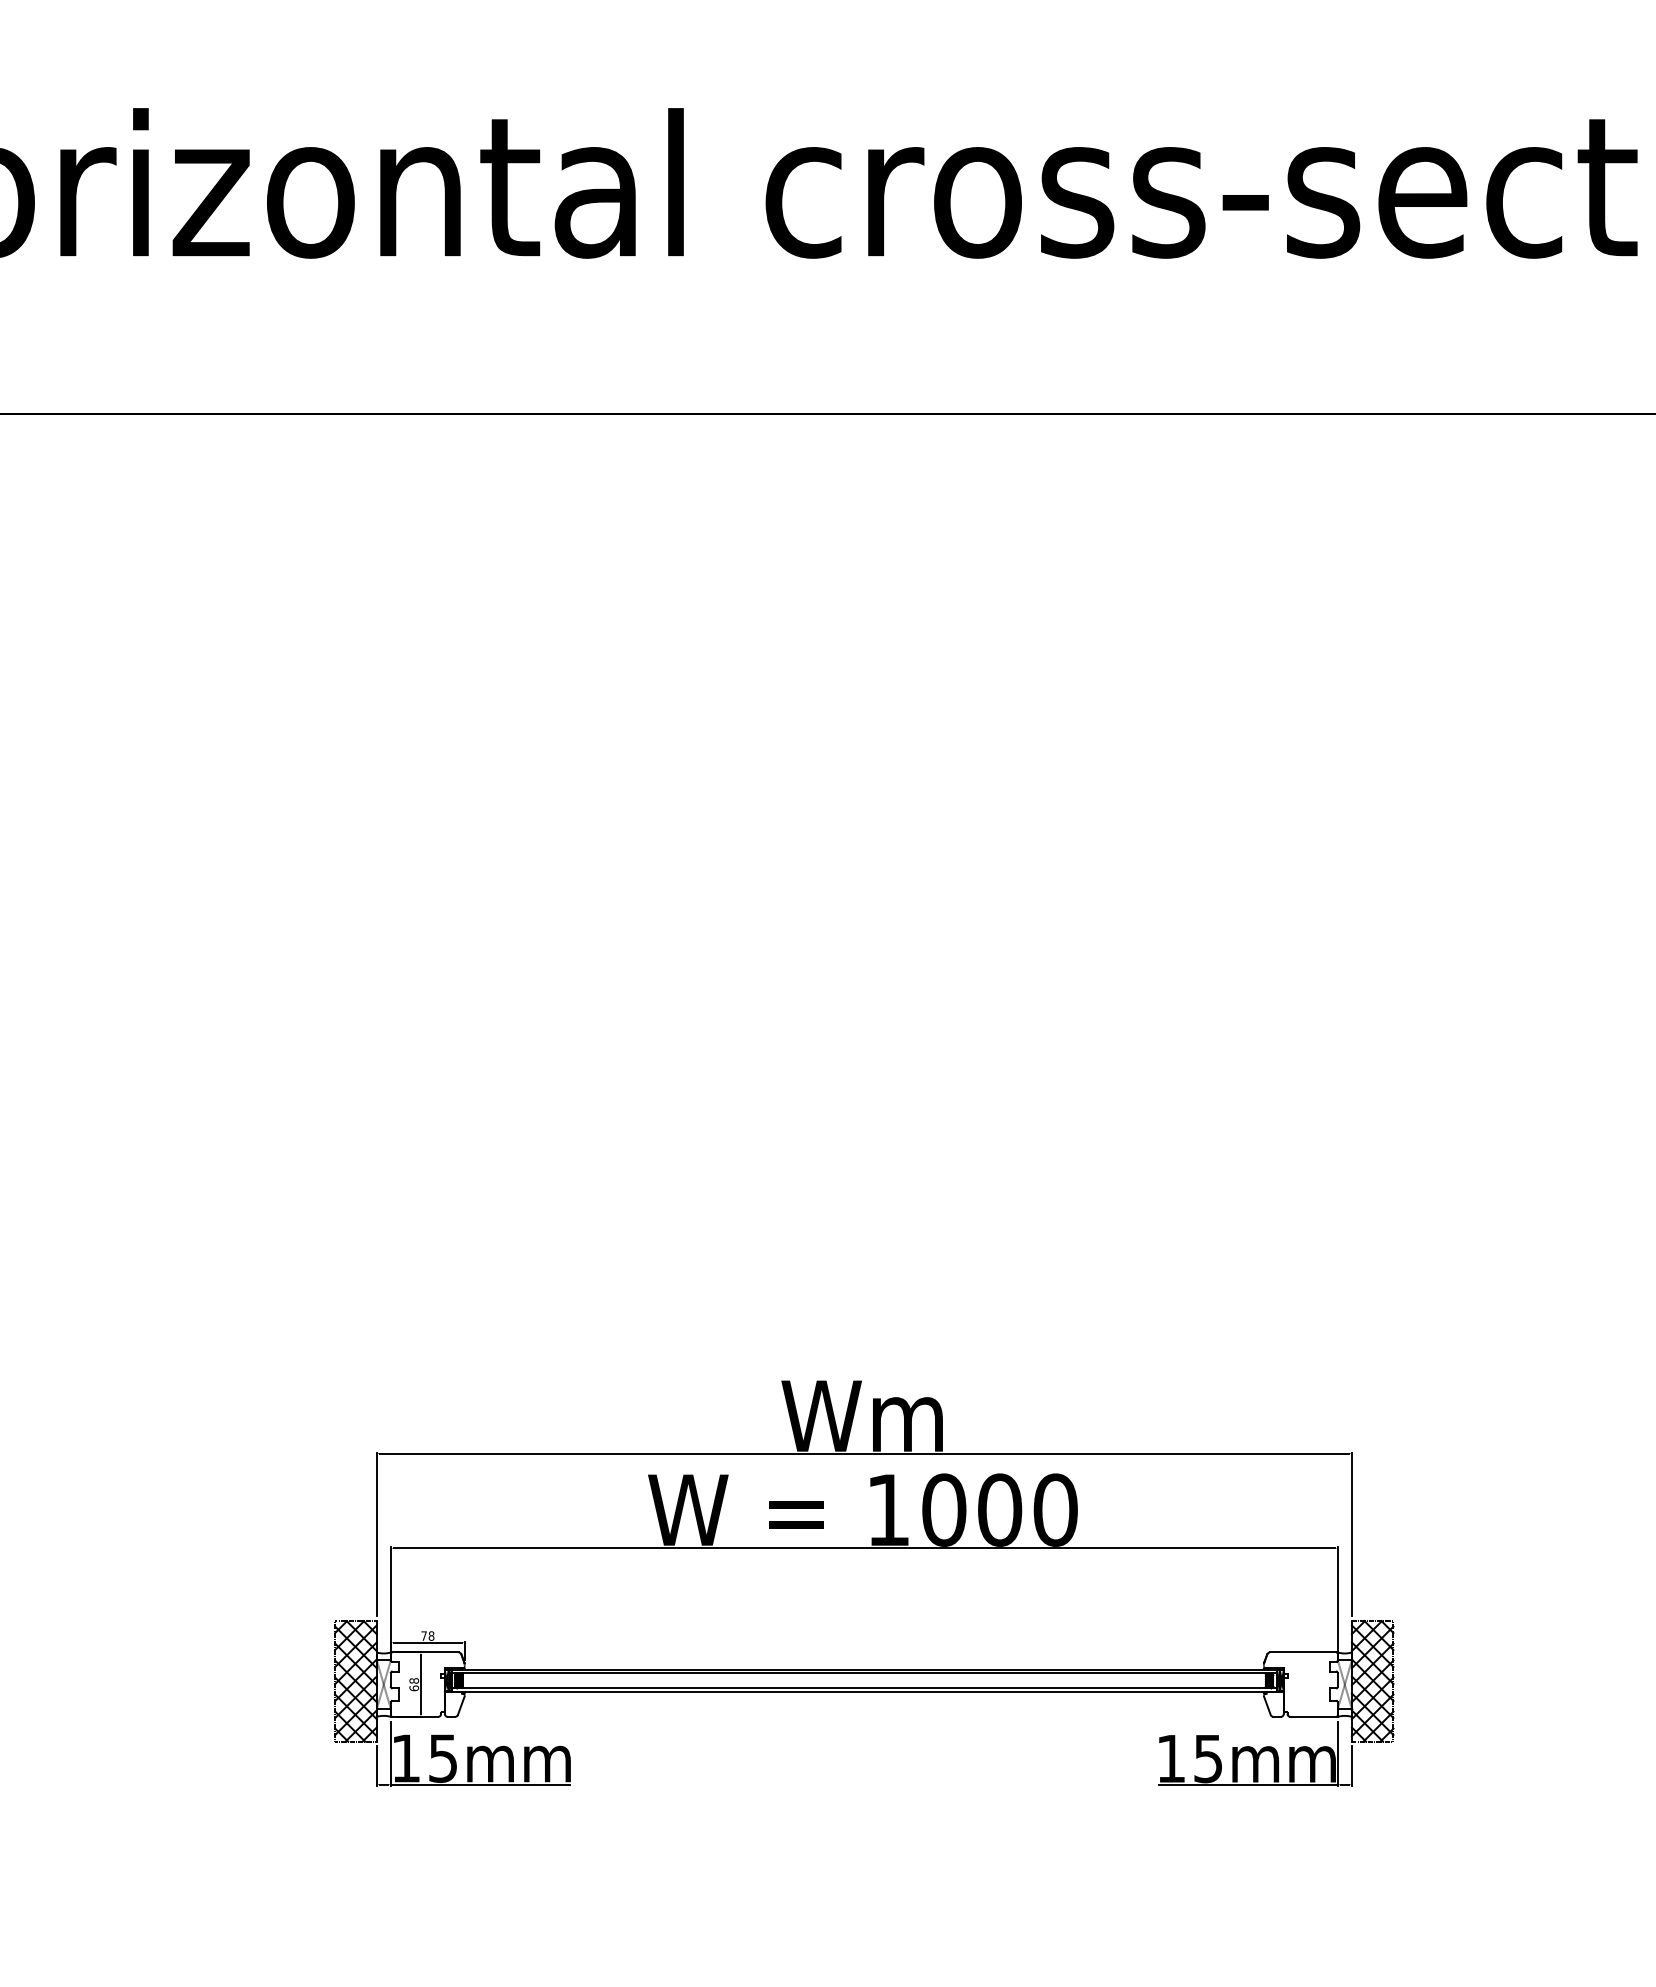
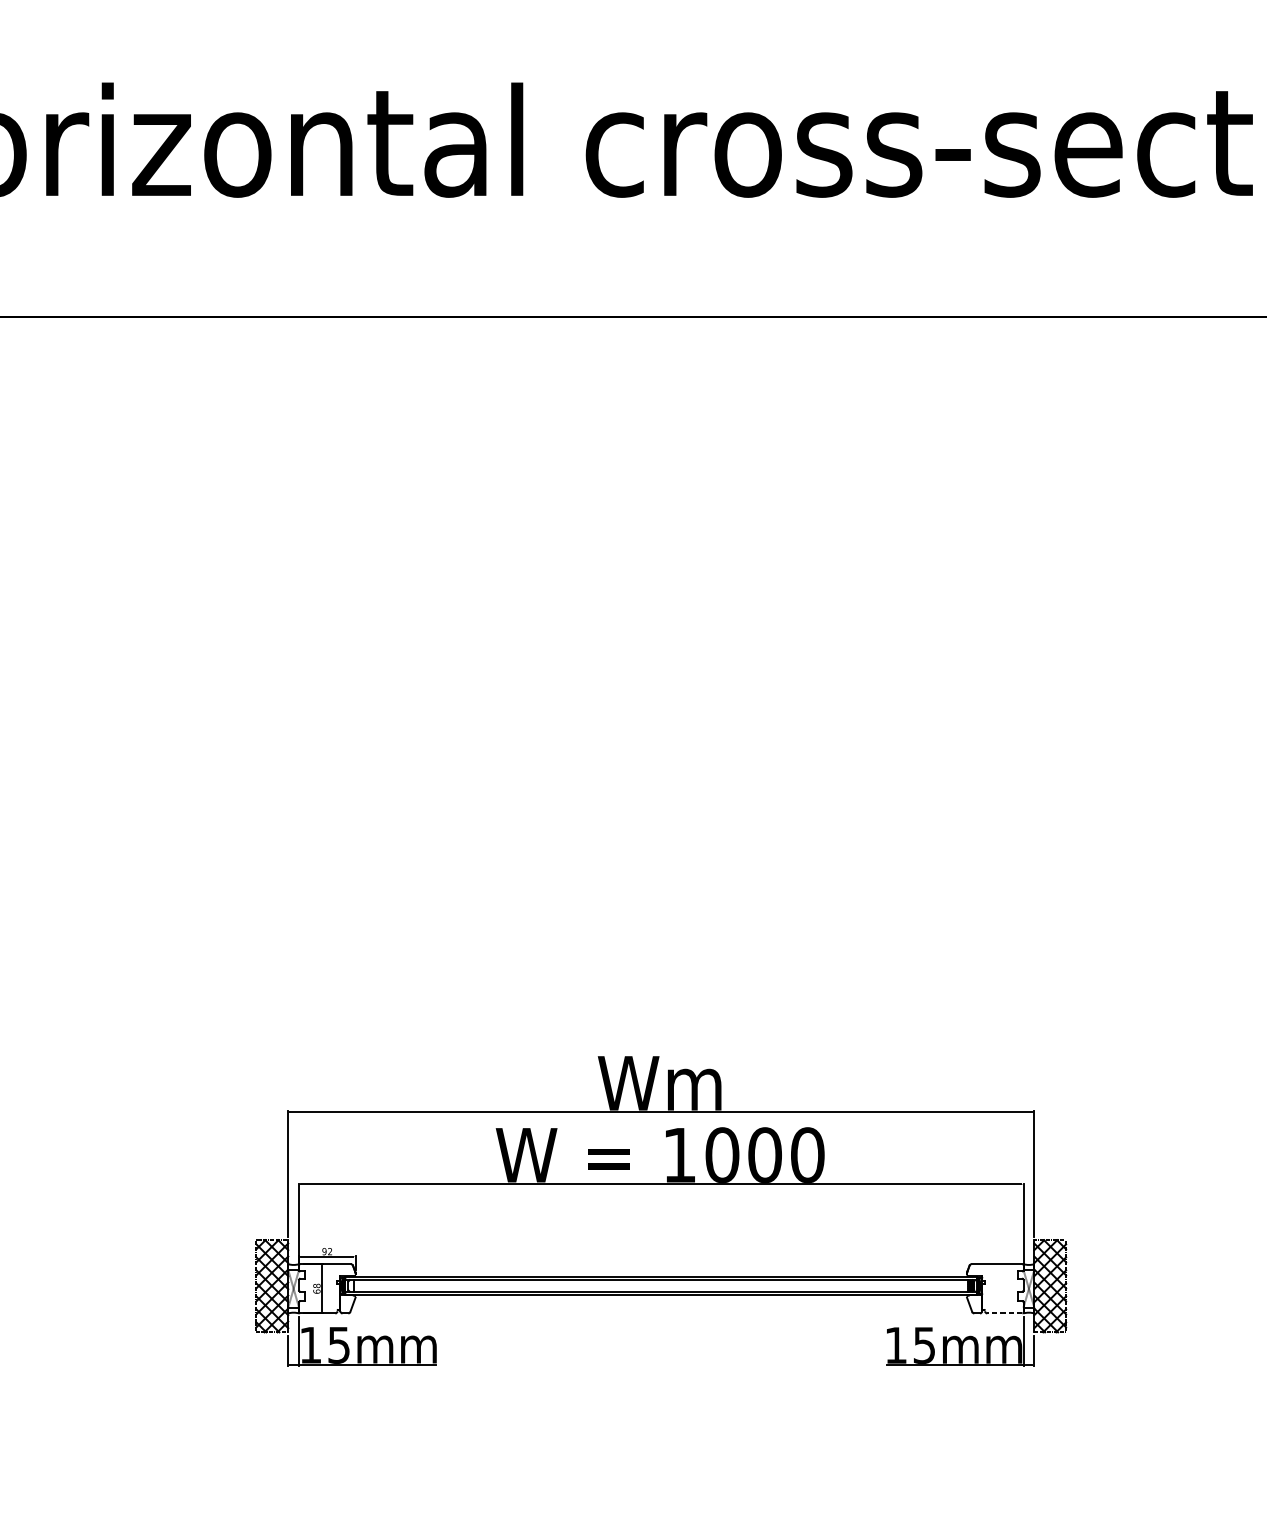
text: (427, 1635) -> (327, 1251), 78 -> 92
hatch: (458, 1680) -> (350, 1285), removed
line: (1313, 1716) -> (1004, 1313), solid -> dashed

